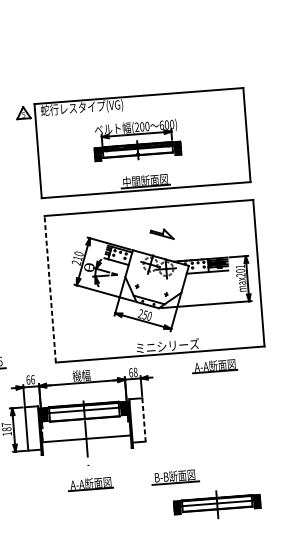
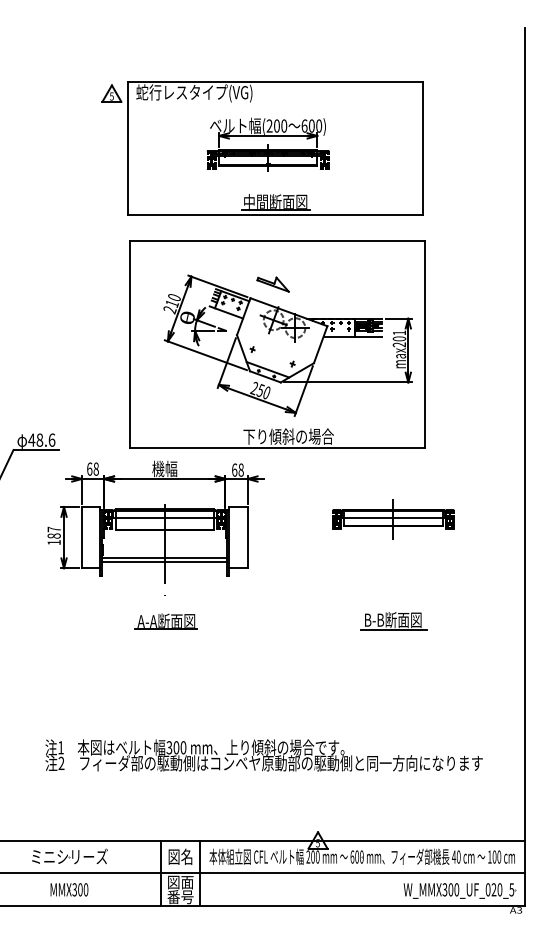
part: (161, 234) -> (272, 284), moved
line: (50, 288) -> (130, 343), dashed -> solid
text: (167, 346) -> (288, 436), ミニシリーズ -> 下り傾斜の場合
part: (214, 365) -> (352, 469), removed
text: (32, 379) -> (95, 468), 66 -> 68
line: (143, 419) -> (247, 537), dashed -> solid
line: (86, 441) -> (164, 561), added
part: (175, 477) -> (393, 621), moved
part: (217, 504) -> (393, 519), moved

